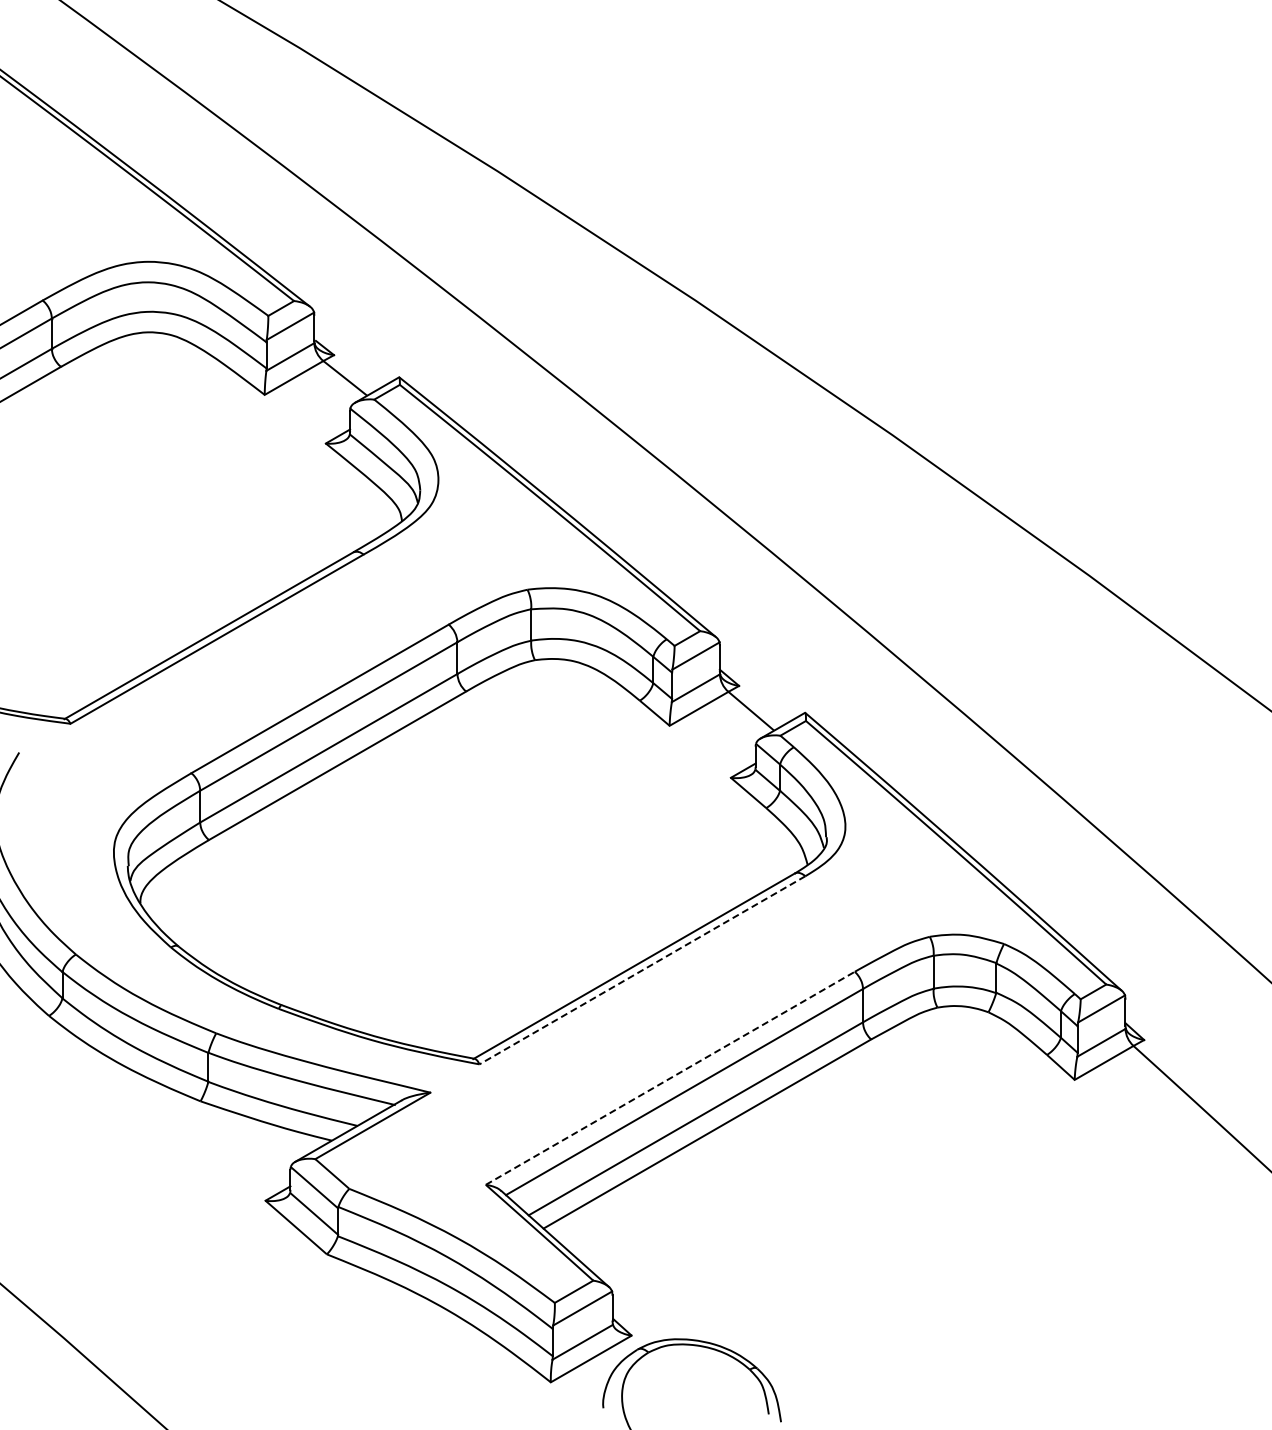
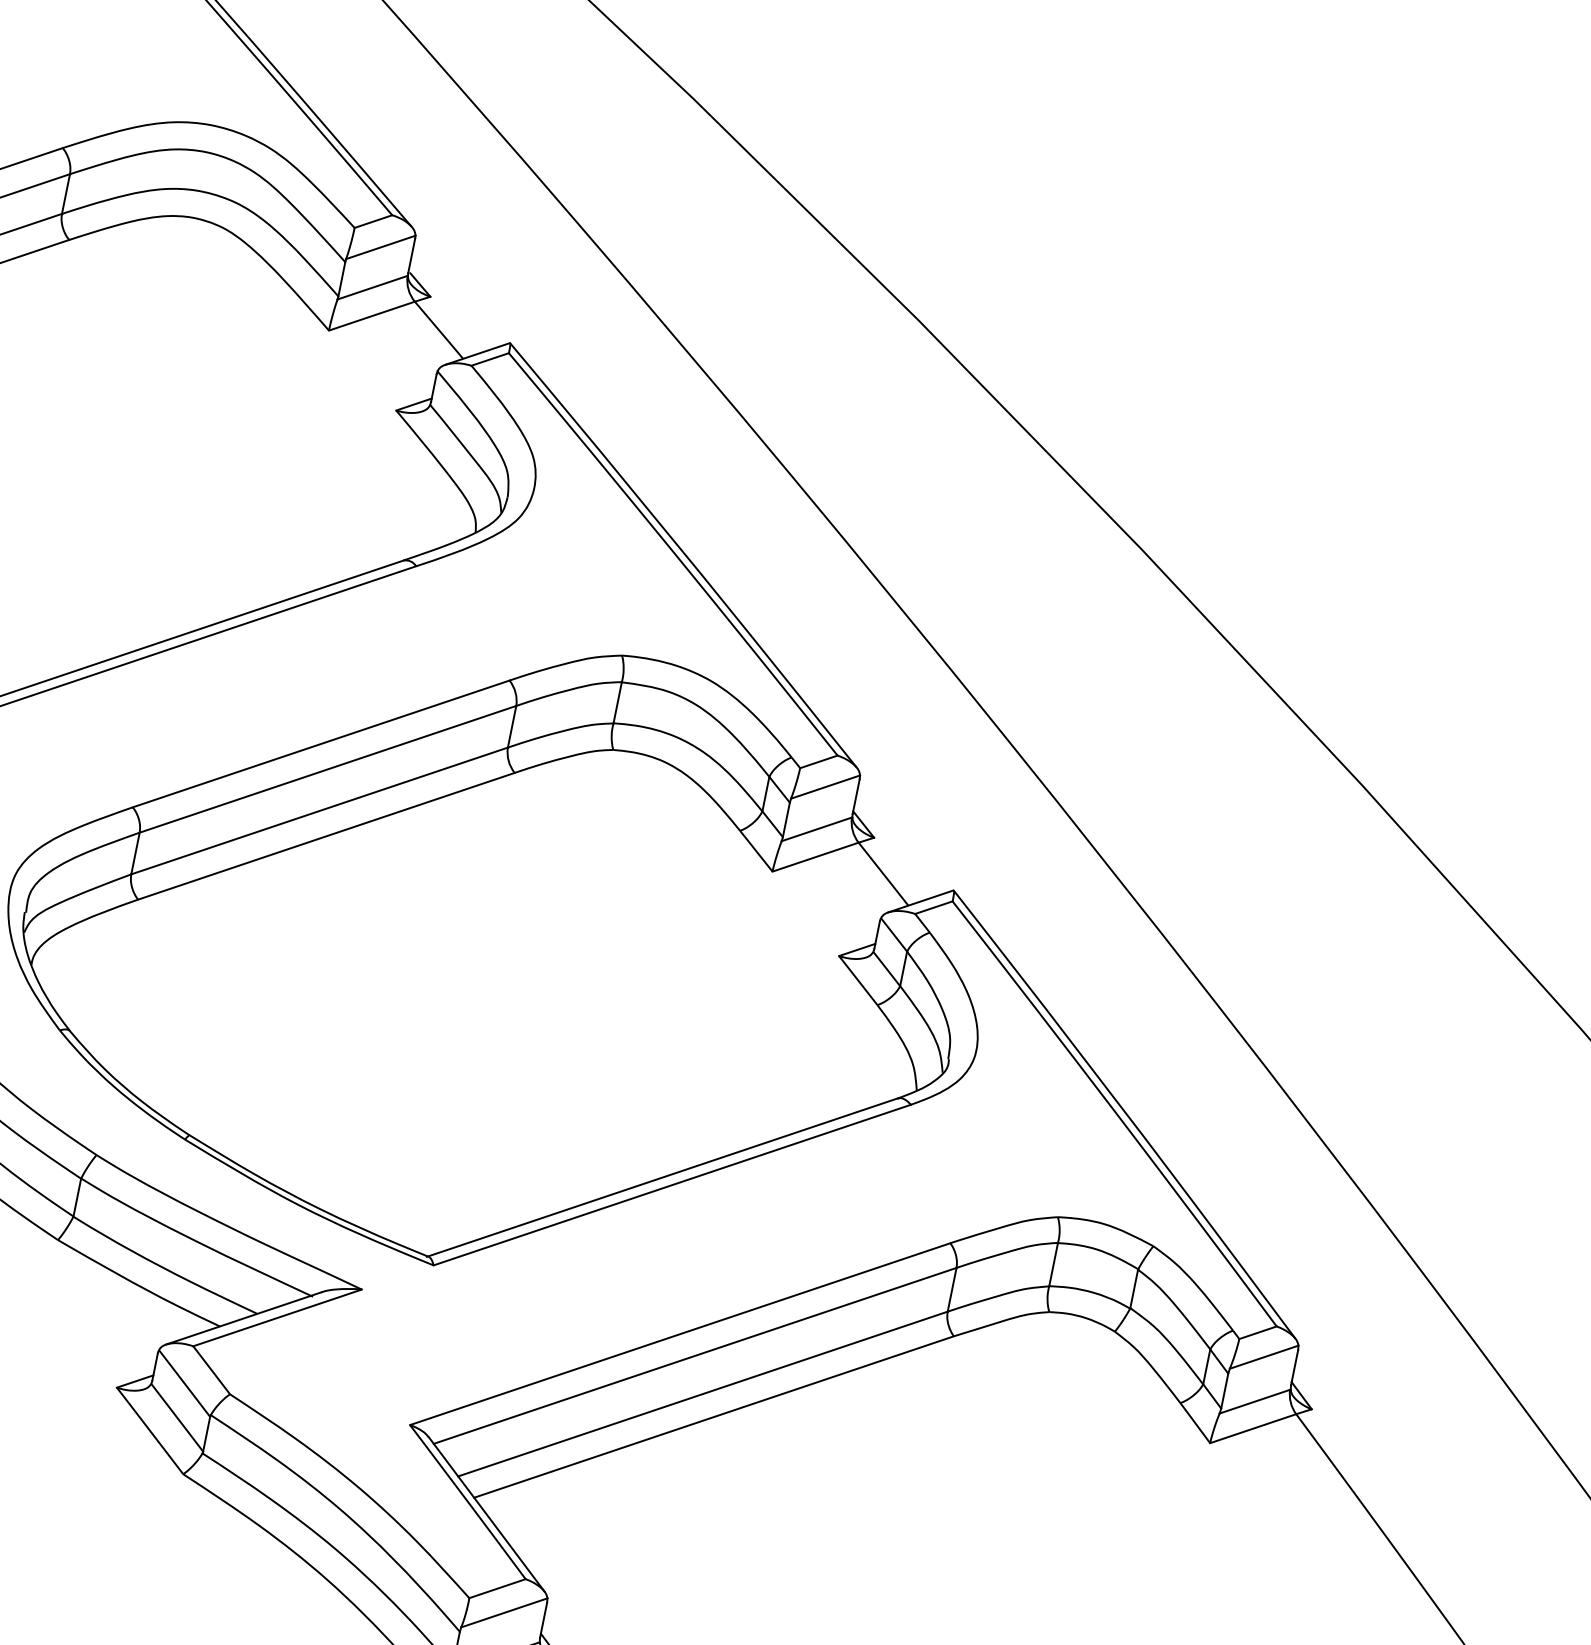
line: (642, 970) -> (672, 1185), dashed -> solid
line: (670, 1078) -> (680, 1334), dashed -> solid

